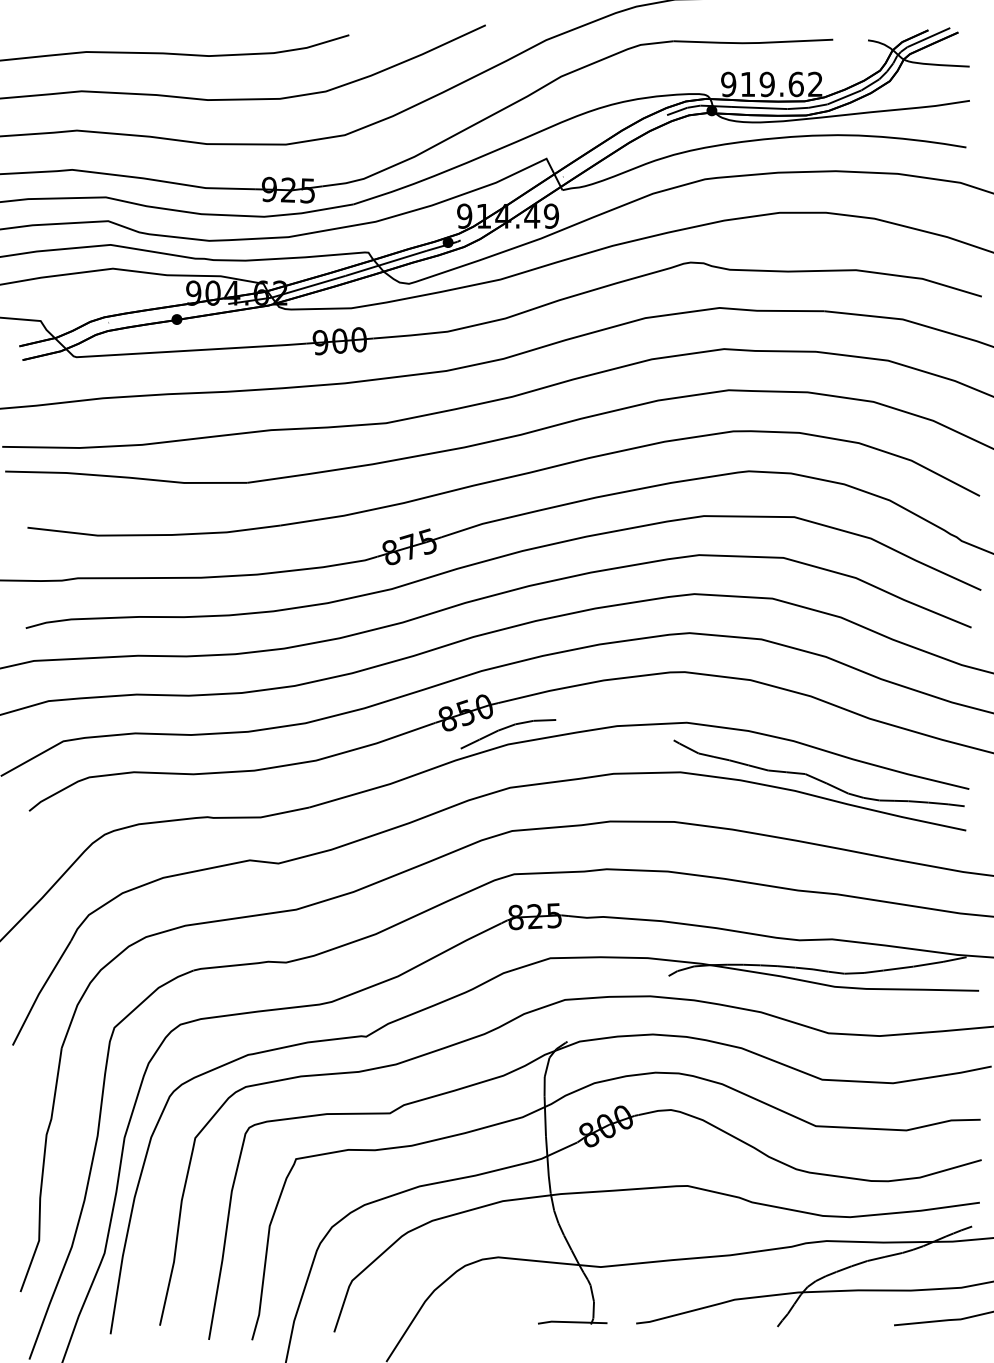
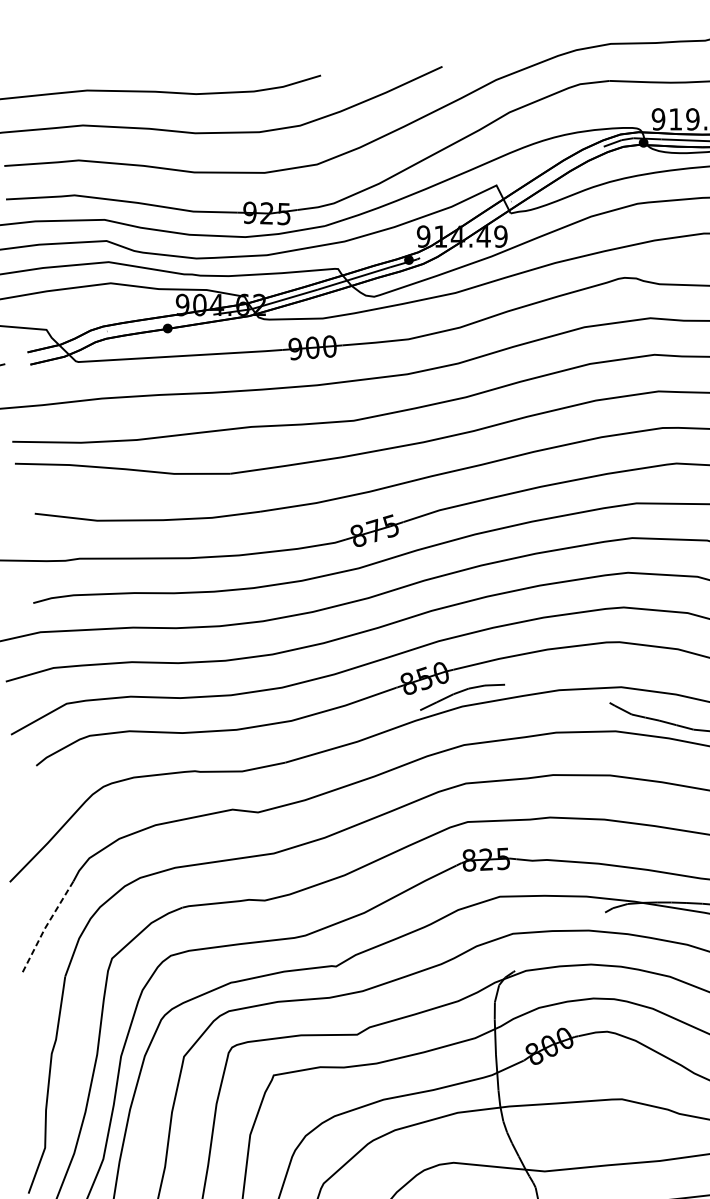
line: (39, 992) -> (45, 927), solid -> dashed

